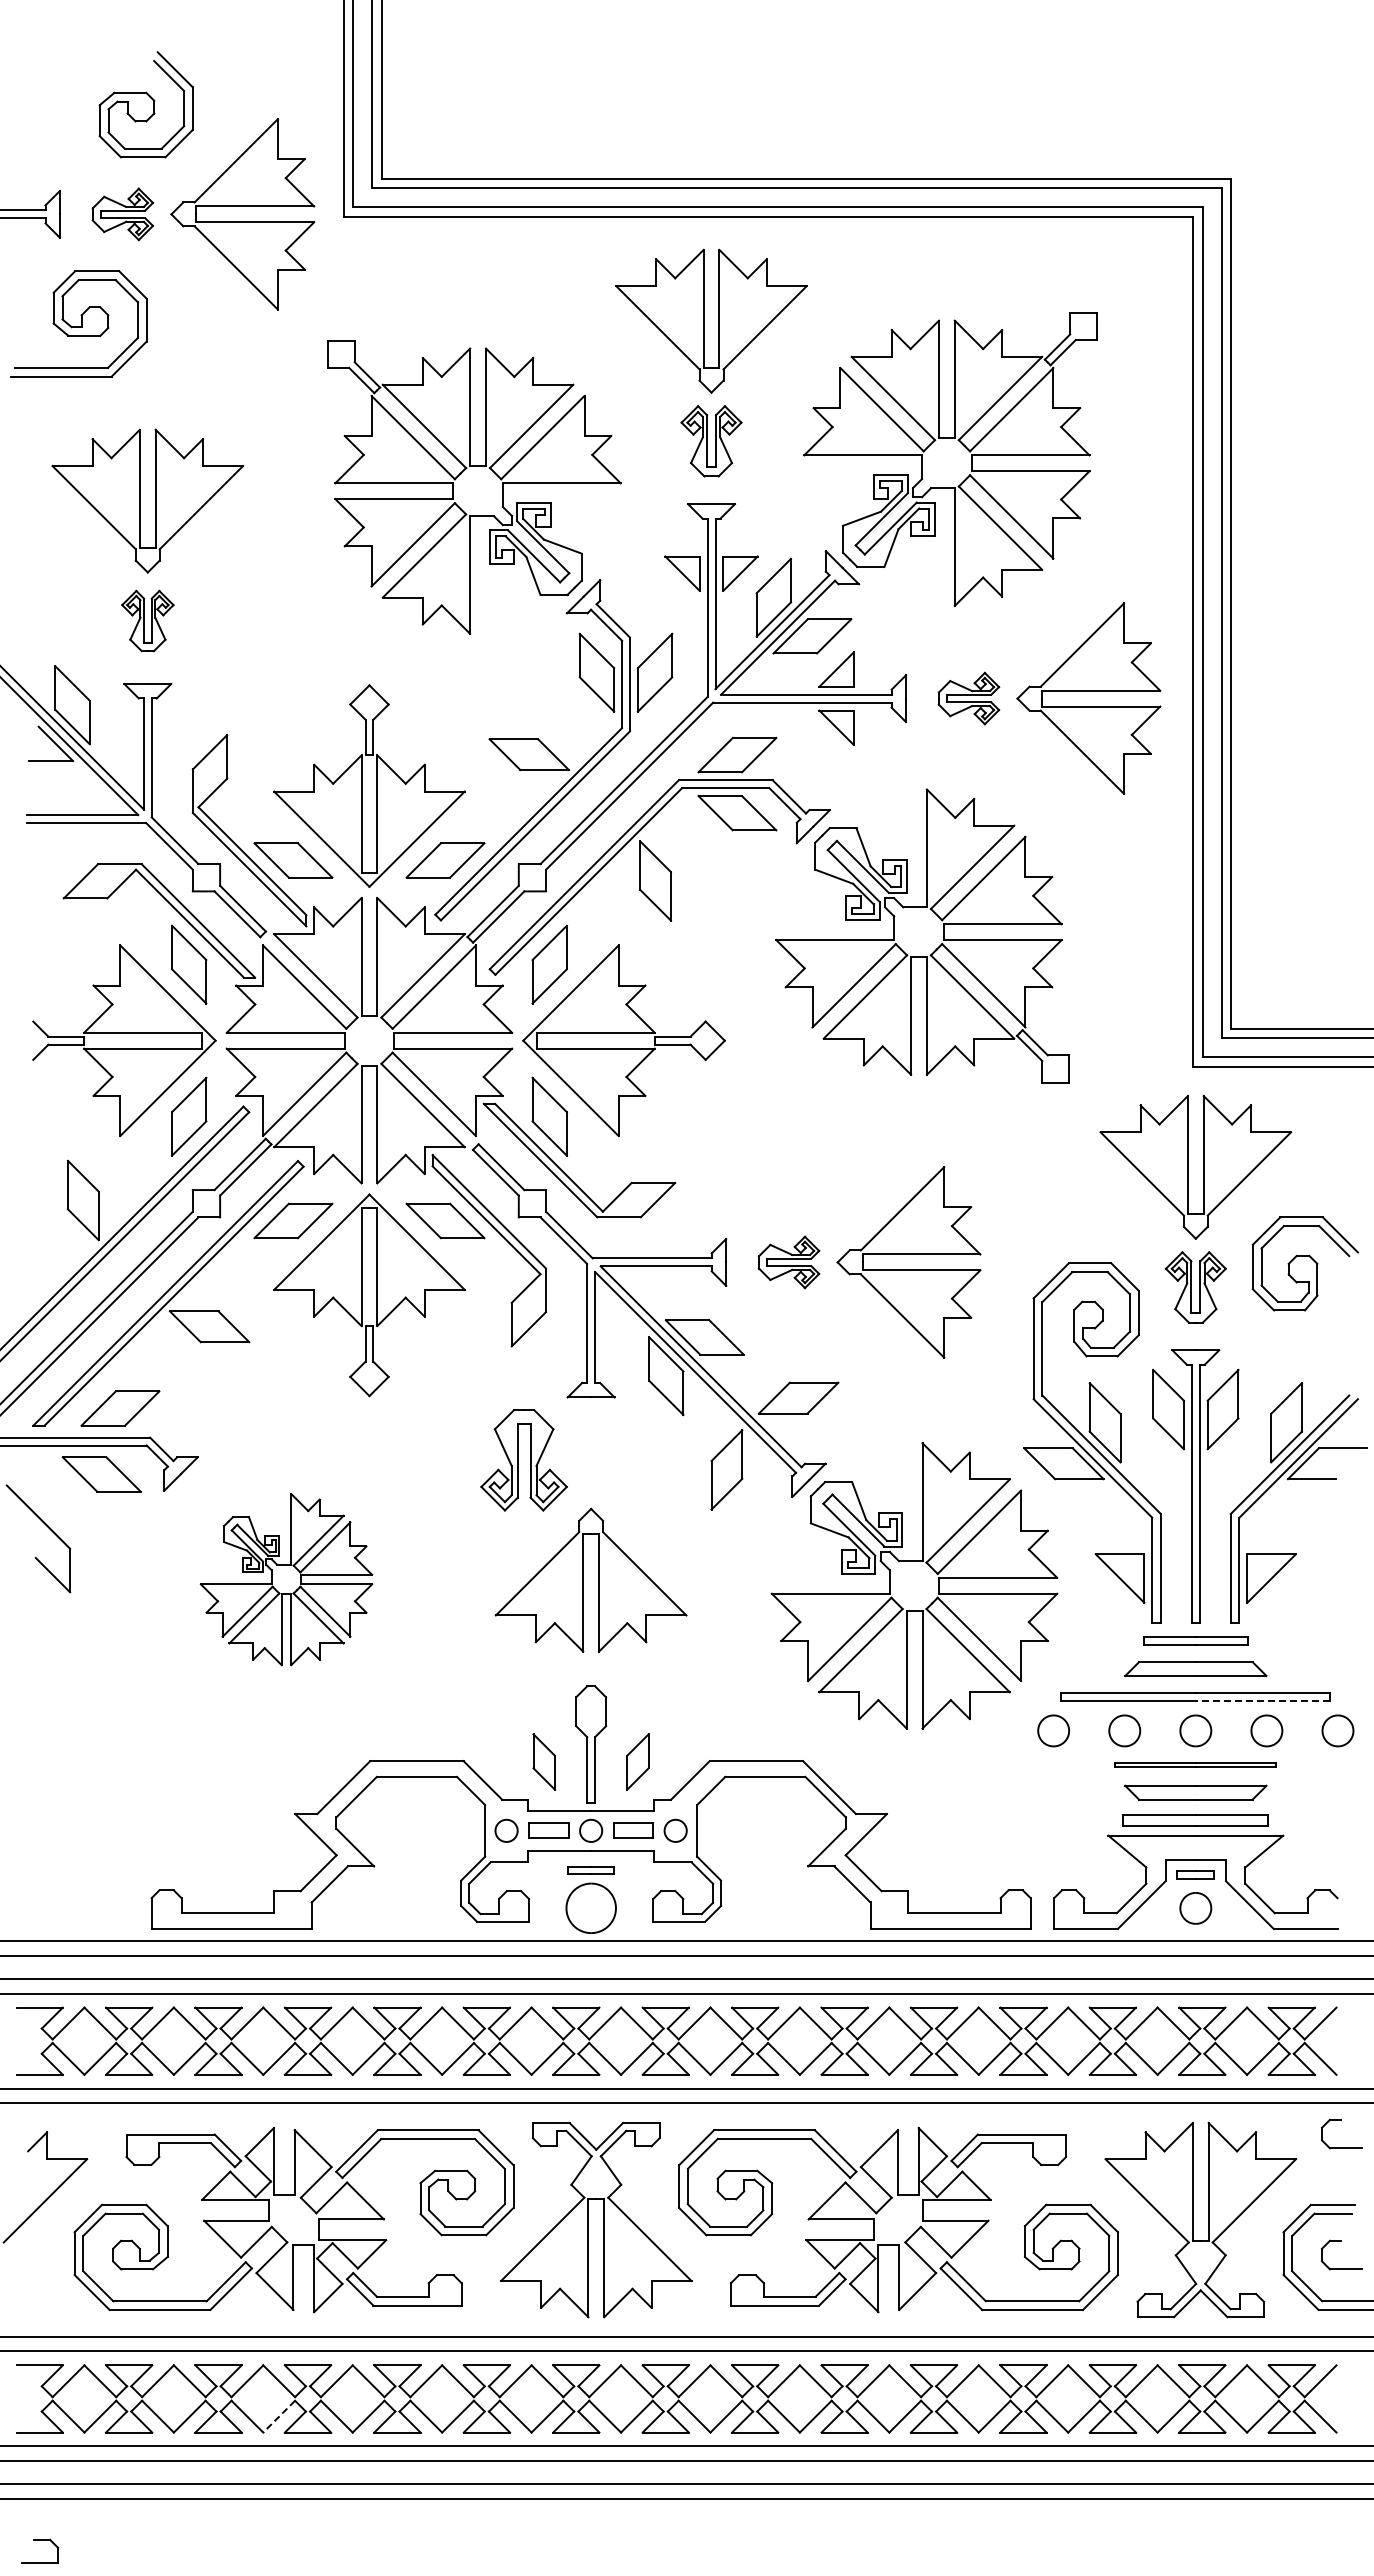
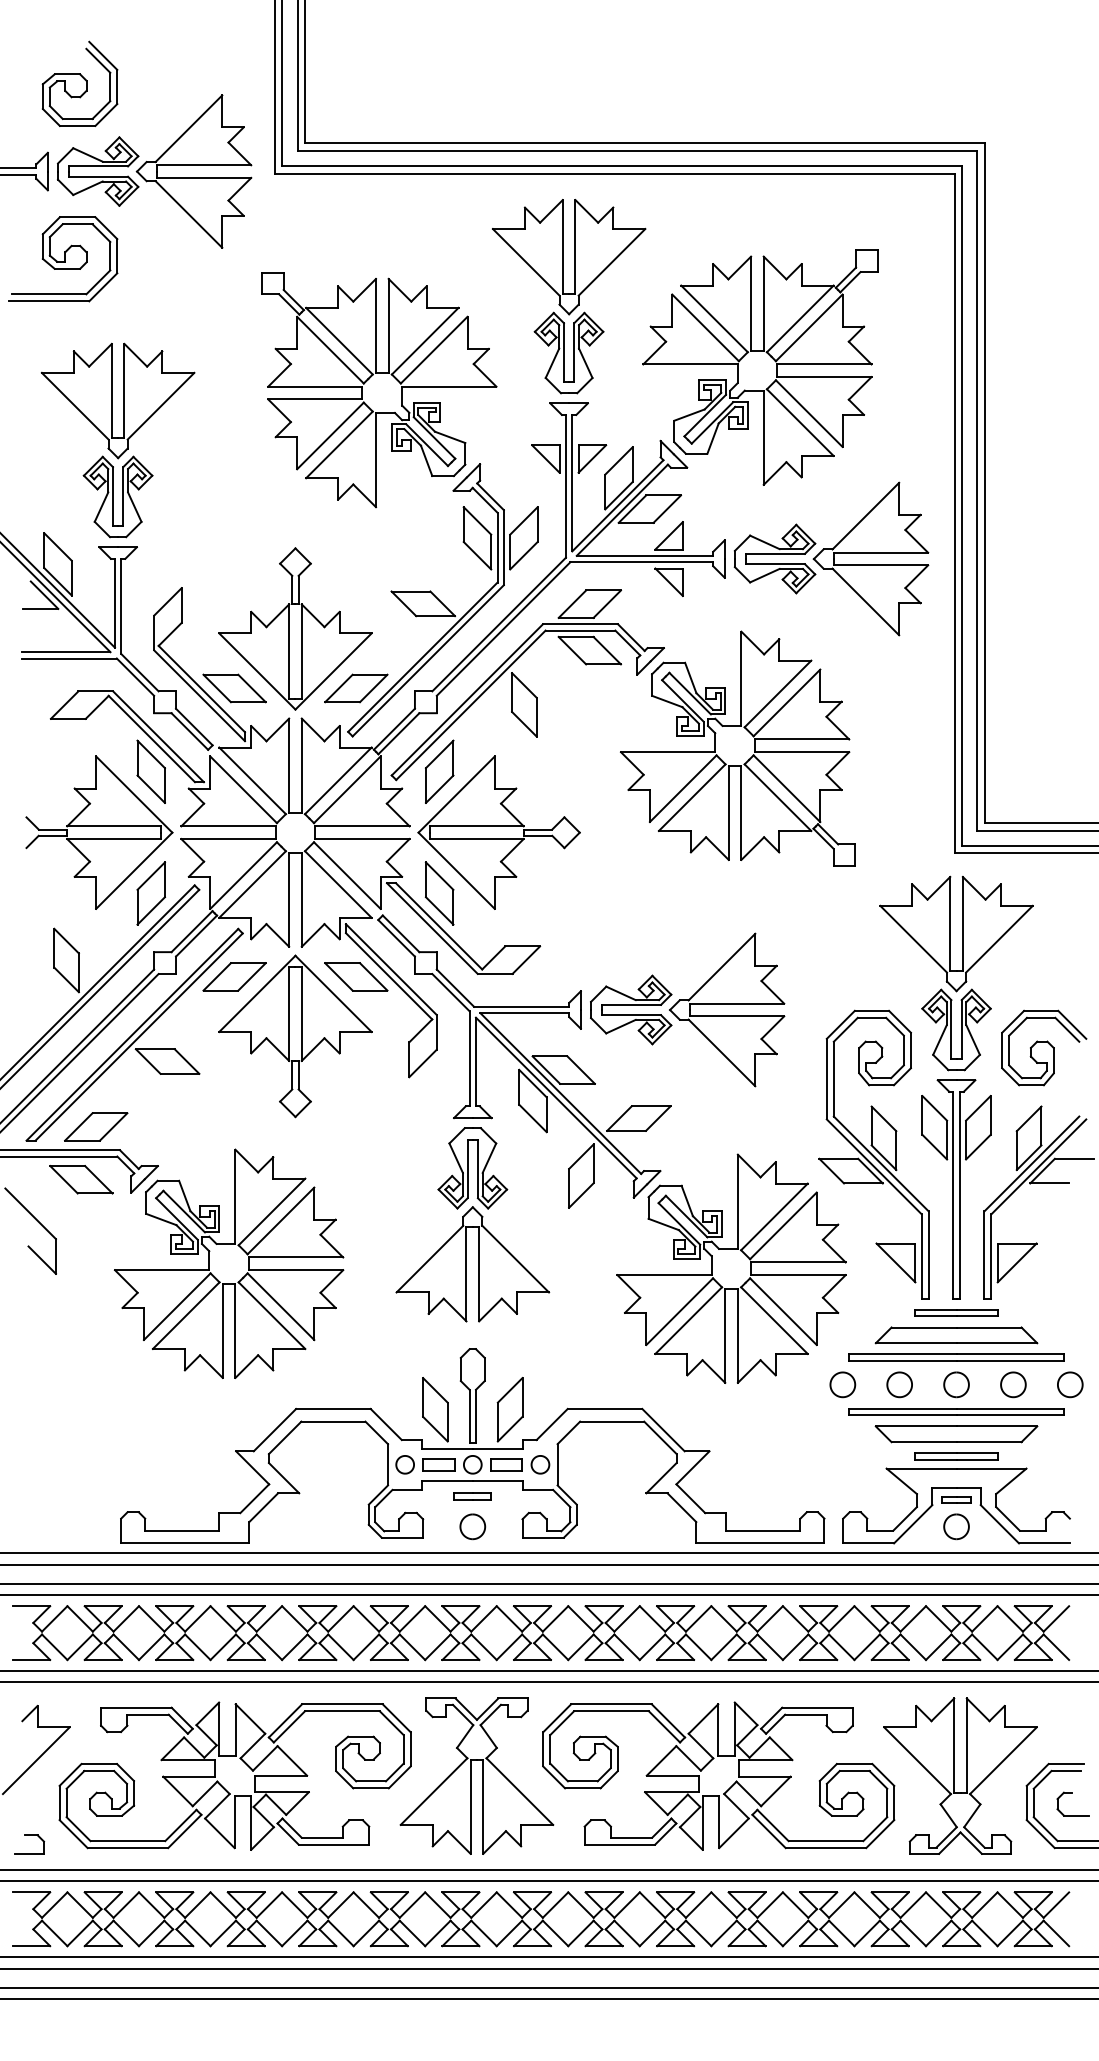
part: (150, 98) -> (83, 78), moved
part: (122, 214) -> (97, 171), size x1.67
part: (711, 441) -> (569, 353), size x1.43
part: (147, 620) -> (117, 496), size x1.67
part: (968, 698) -> (774, 558), size x1.67
part: (1304, 1256) -> (1043, 1042), moved
part: (788, 1262) -> (630, 1010), size x1.67
part: (1195, 1287) -> (956, 1030), size x1.43
part: (523, 1460) -> (472, 1168), moved
part: (286, 1579) -> (229, 1263), size x1.67
part: (1195, 1668) -> (956, 1334), size x1.43
line: (1262, 1700) -> (1009, 1360), dashed -> solid
part: (543, 1761) -> (434, 1409), size x1.43
part: (637, 1761) -> (509, 1409), size x1.43
part: (1195, 1764) -> (956, 1411), size x1.67
part: (1195, 1792) -> (956, 1434), size x1.43
part: (1195, 1820) -> (956, 1456), size x0.71
part: (590, 1908) -> (472, 1526), size x0.62
part: (1341, 2120) -> (1073, 1696), removed
line: (278, 2417) -> (222, 1934), dashed -> solid
part: (40, 2540) -> (29, 1835), moved

